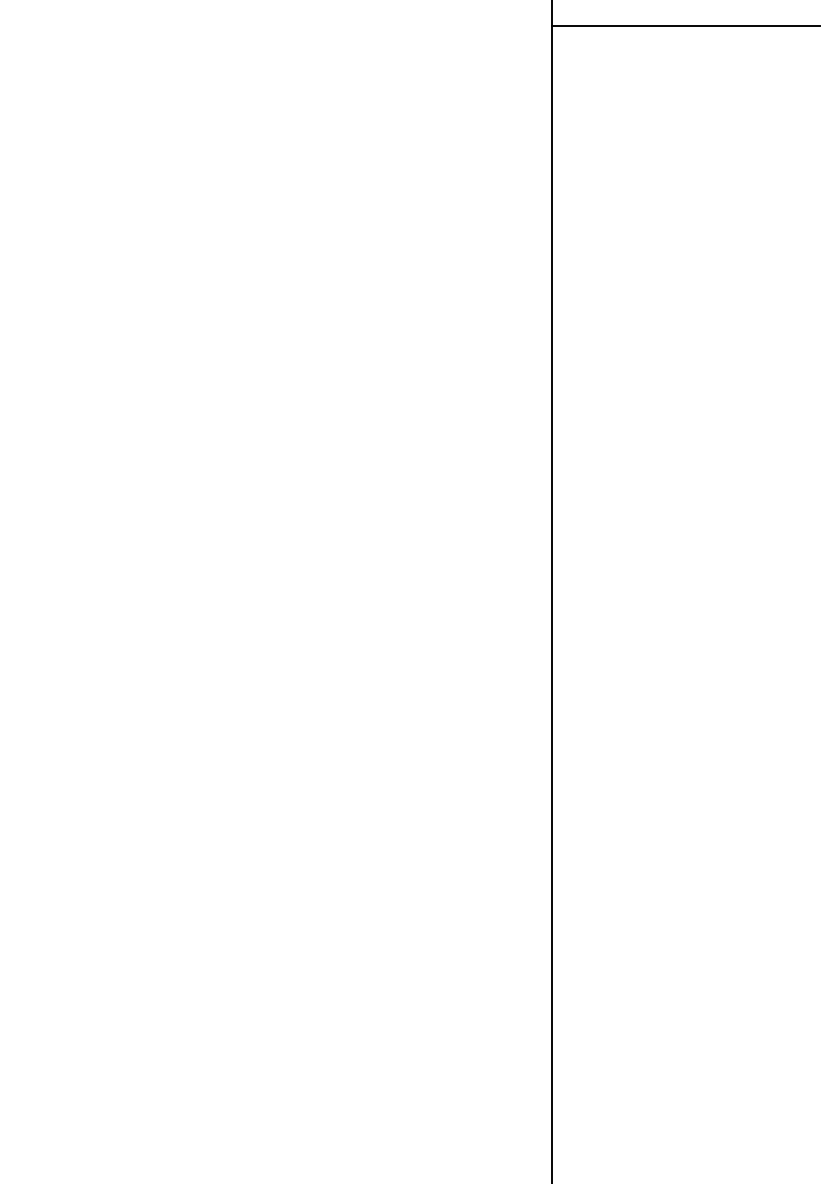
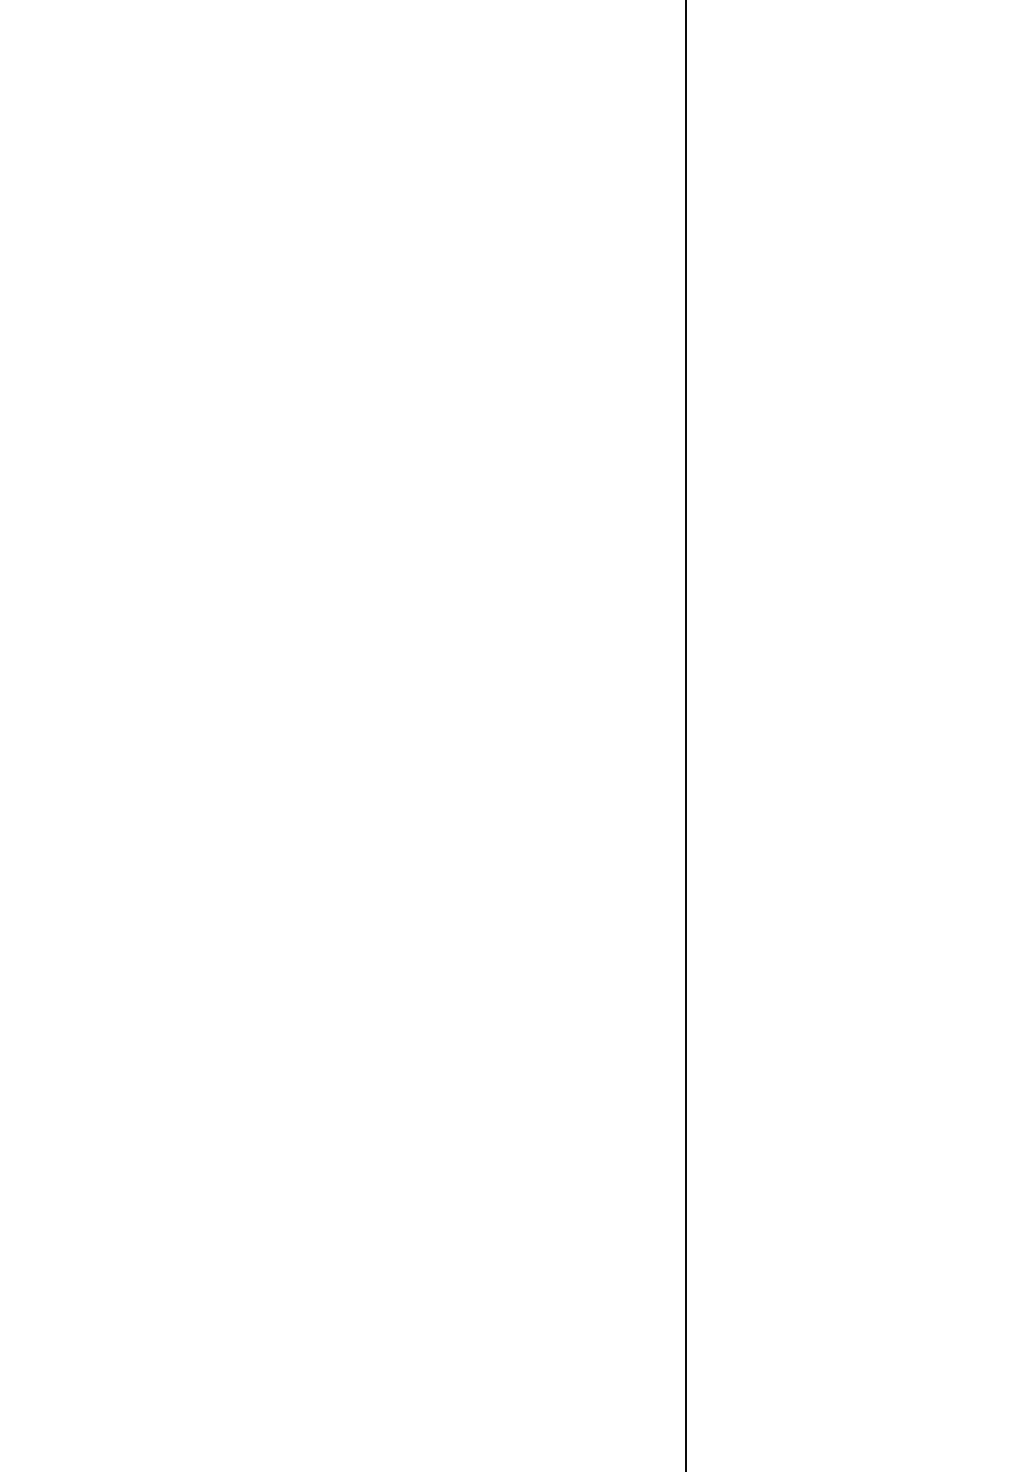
line: (685, 26) -> (852, 32), removed

